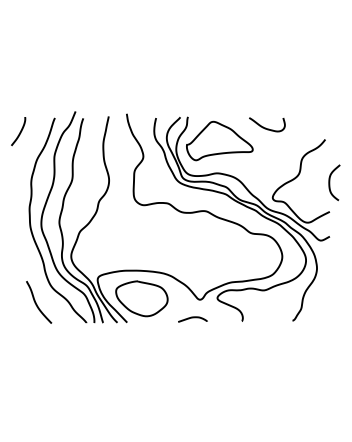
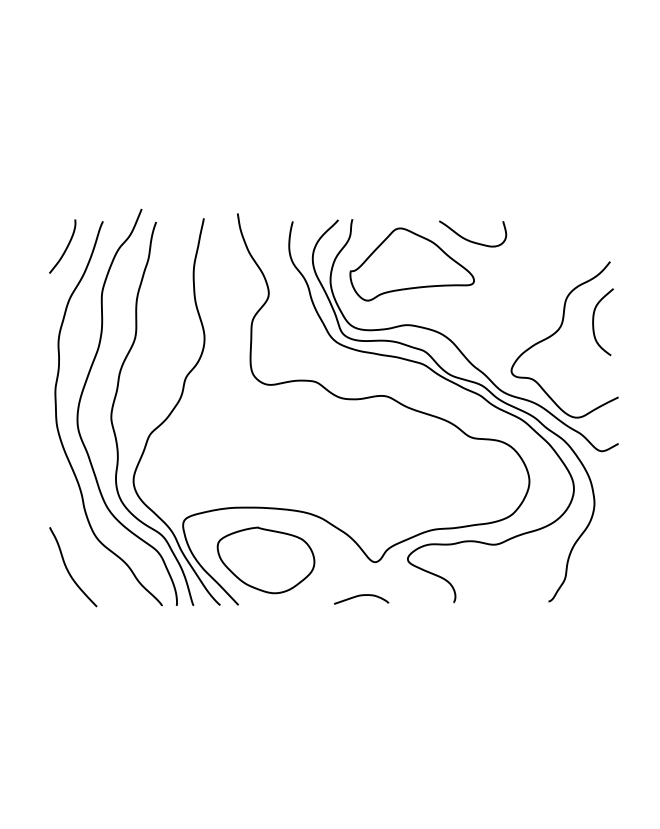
curve: (265, 127) -> (469, 239), moved
curve: (19, 132) -> (64, 248), moved
curve: (330, 182) -> (595, 321), moved

